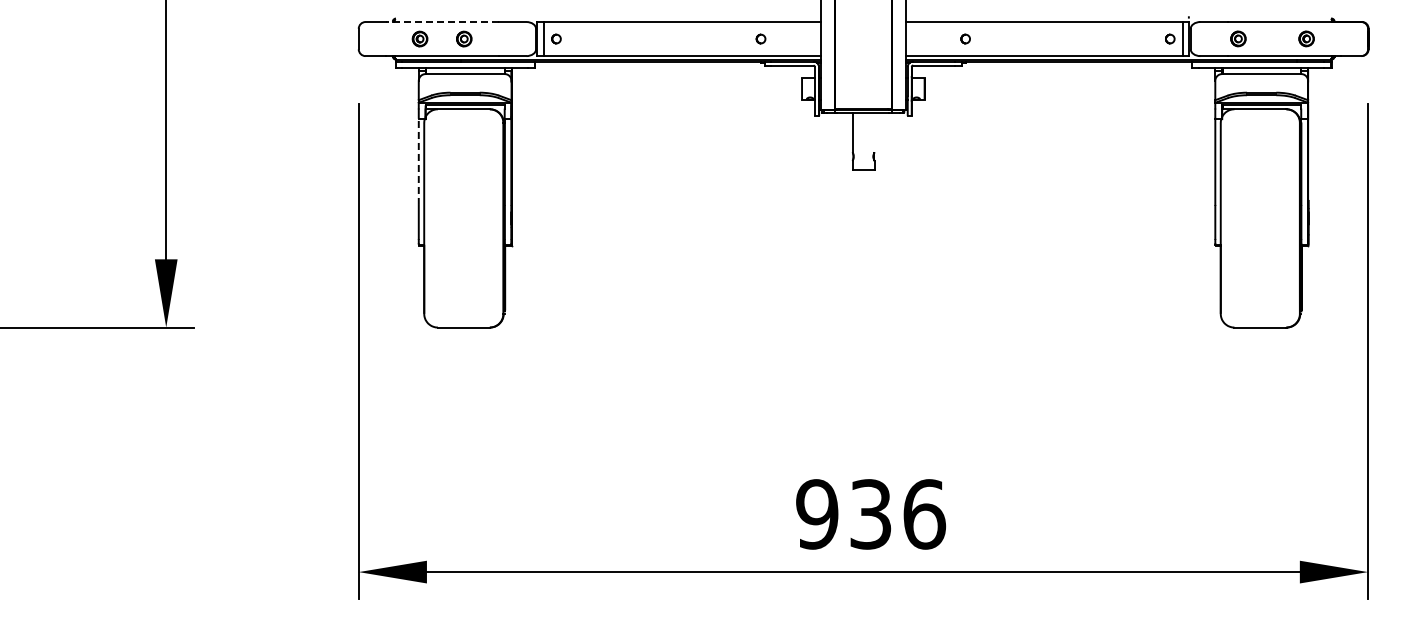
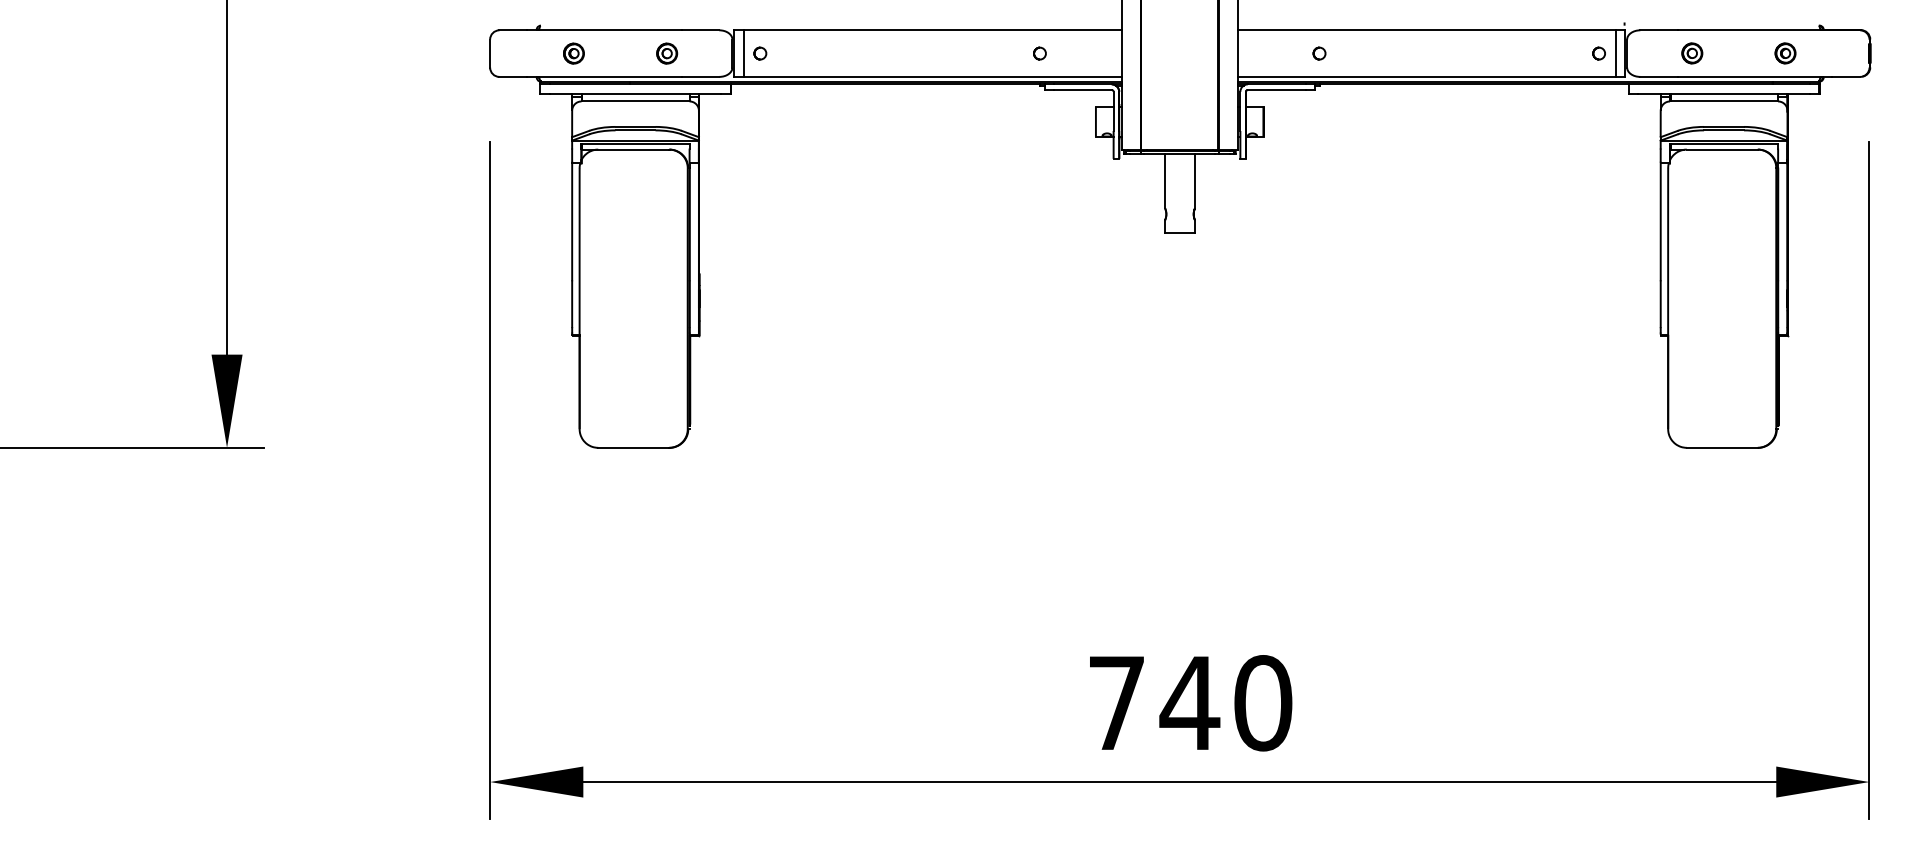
line: (442, 22) -> (604, 30), dashed -> solid
part: (464, 38) -> (667, 52), moved
line: (874, 132) -> (1194, 181), added
line: (418, 161) -> (571, 220), dashed -> solid
text: (871, 514) -> (1190, 703), 936 -> 740

